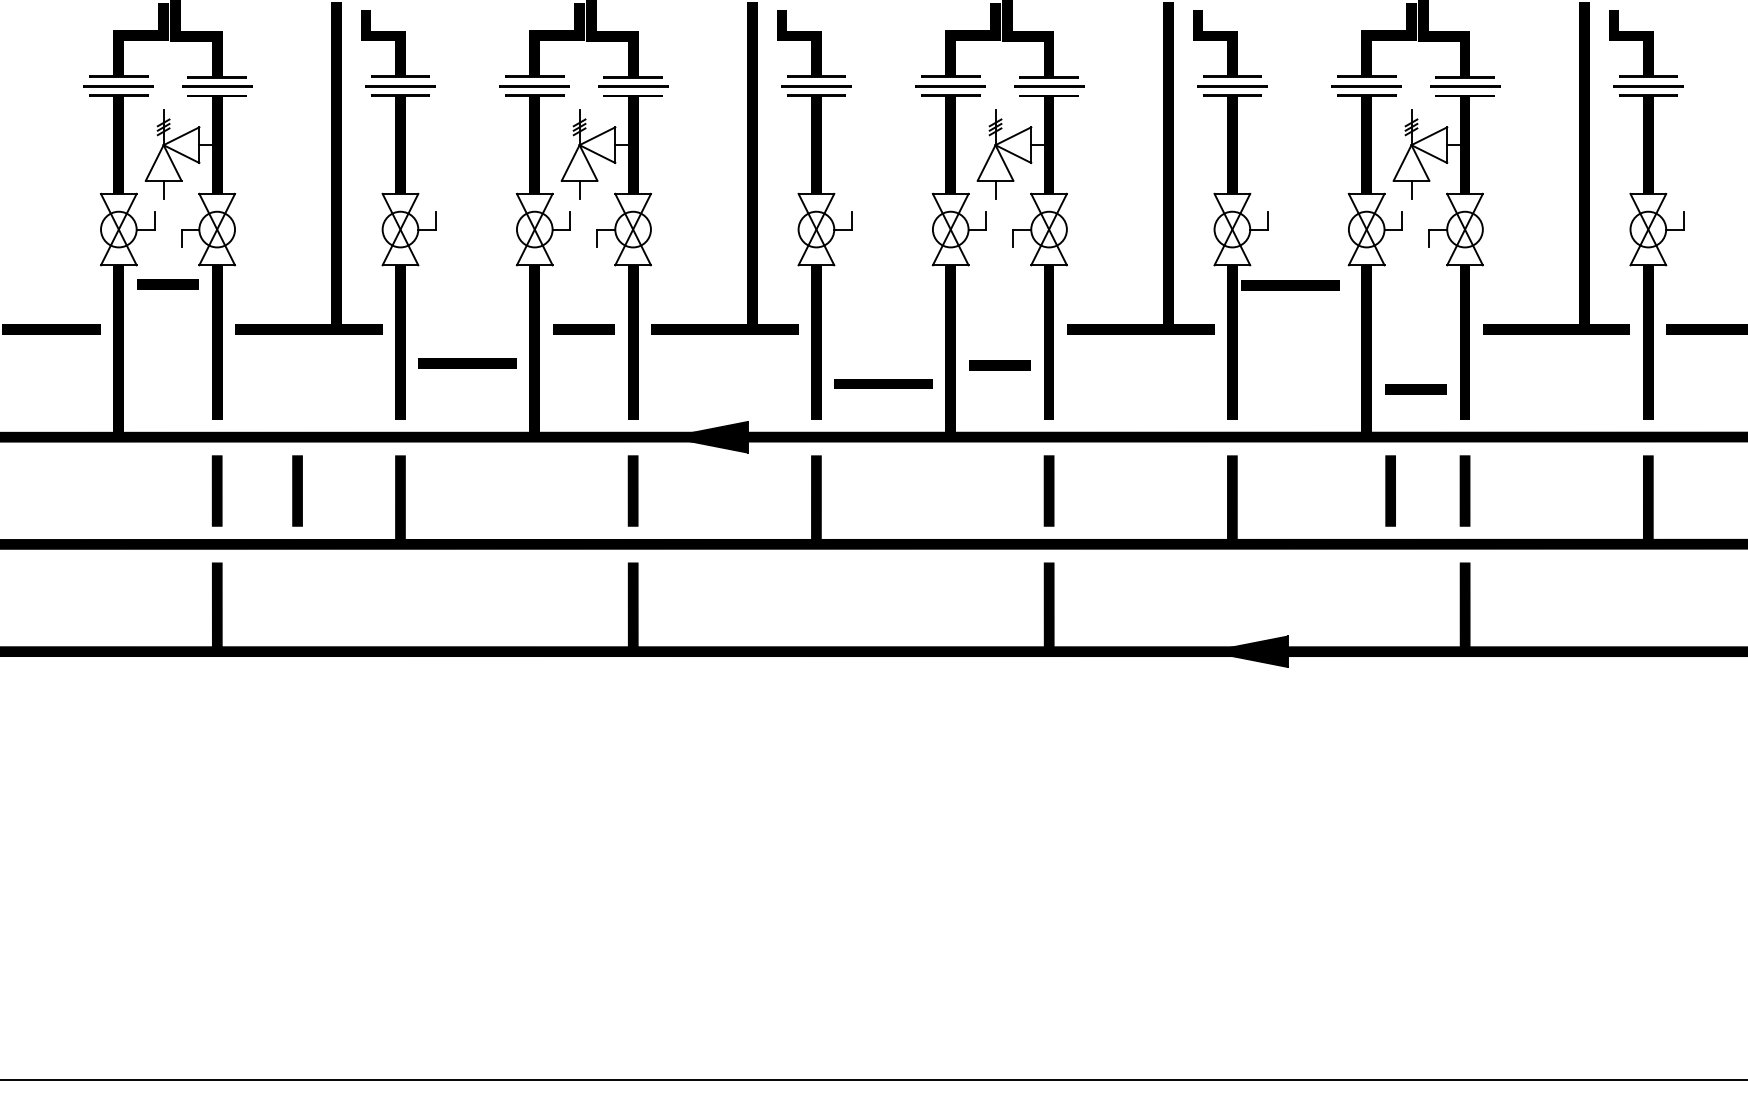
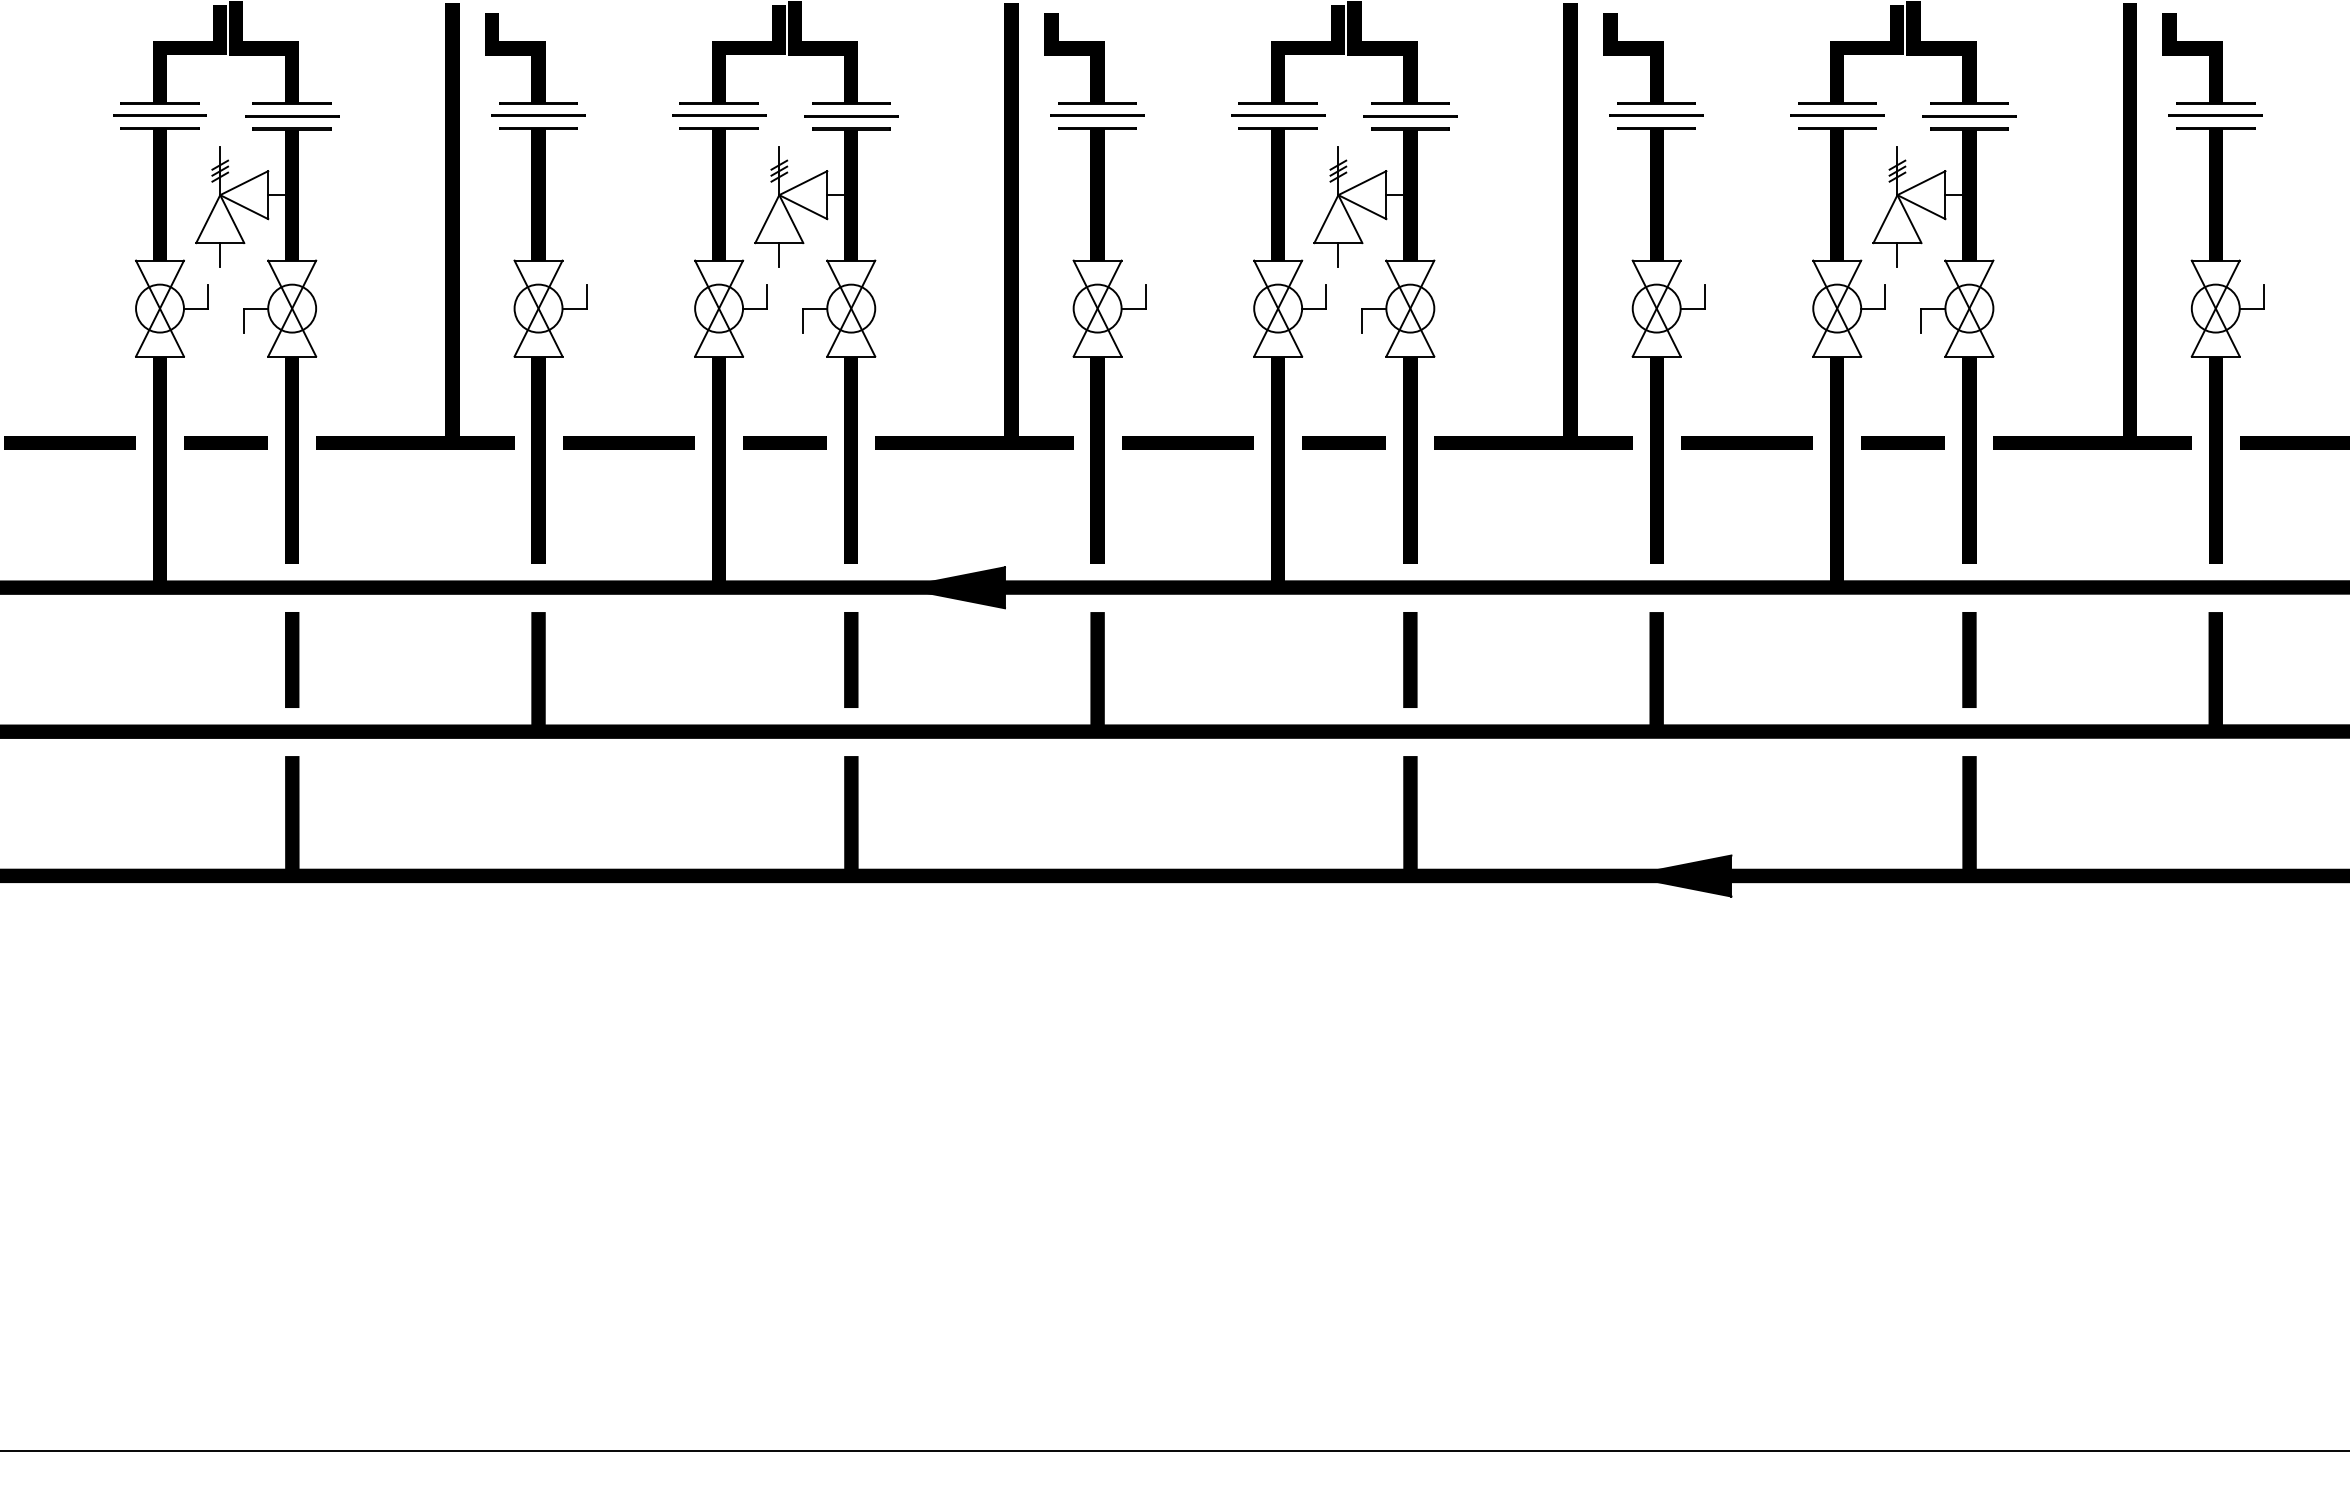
line: (167, 283) -> (225, 442), moved
line: (1290, 285) -> (1746, 442), moved
line: (467, 362) -> (628, 442), moved
line: (999, 364) -> (1343, 442), moved
line: (883, 383) -> (1187, 442), moved
line: (1415, 388) -> (1902, 442), moved
line: (297, 490) -> (400, 659), removed
line: (1390, 490) -> (1869, 659), removed

